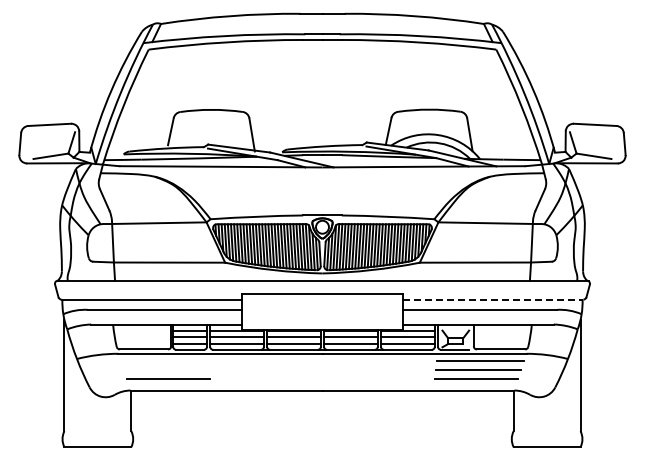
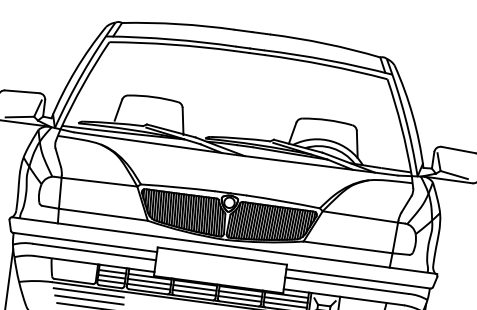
line: (493, 299) -> (358, 278), dashed -> solid
line: (164, 360) -> (88, 292), added
line: (165, 369) -> (88, 299), added

